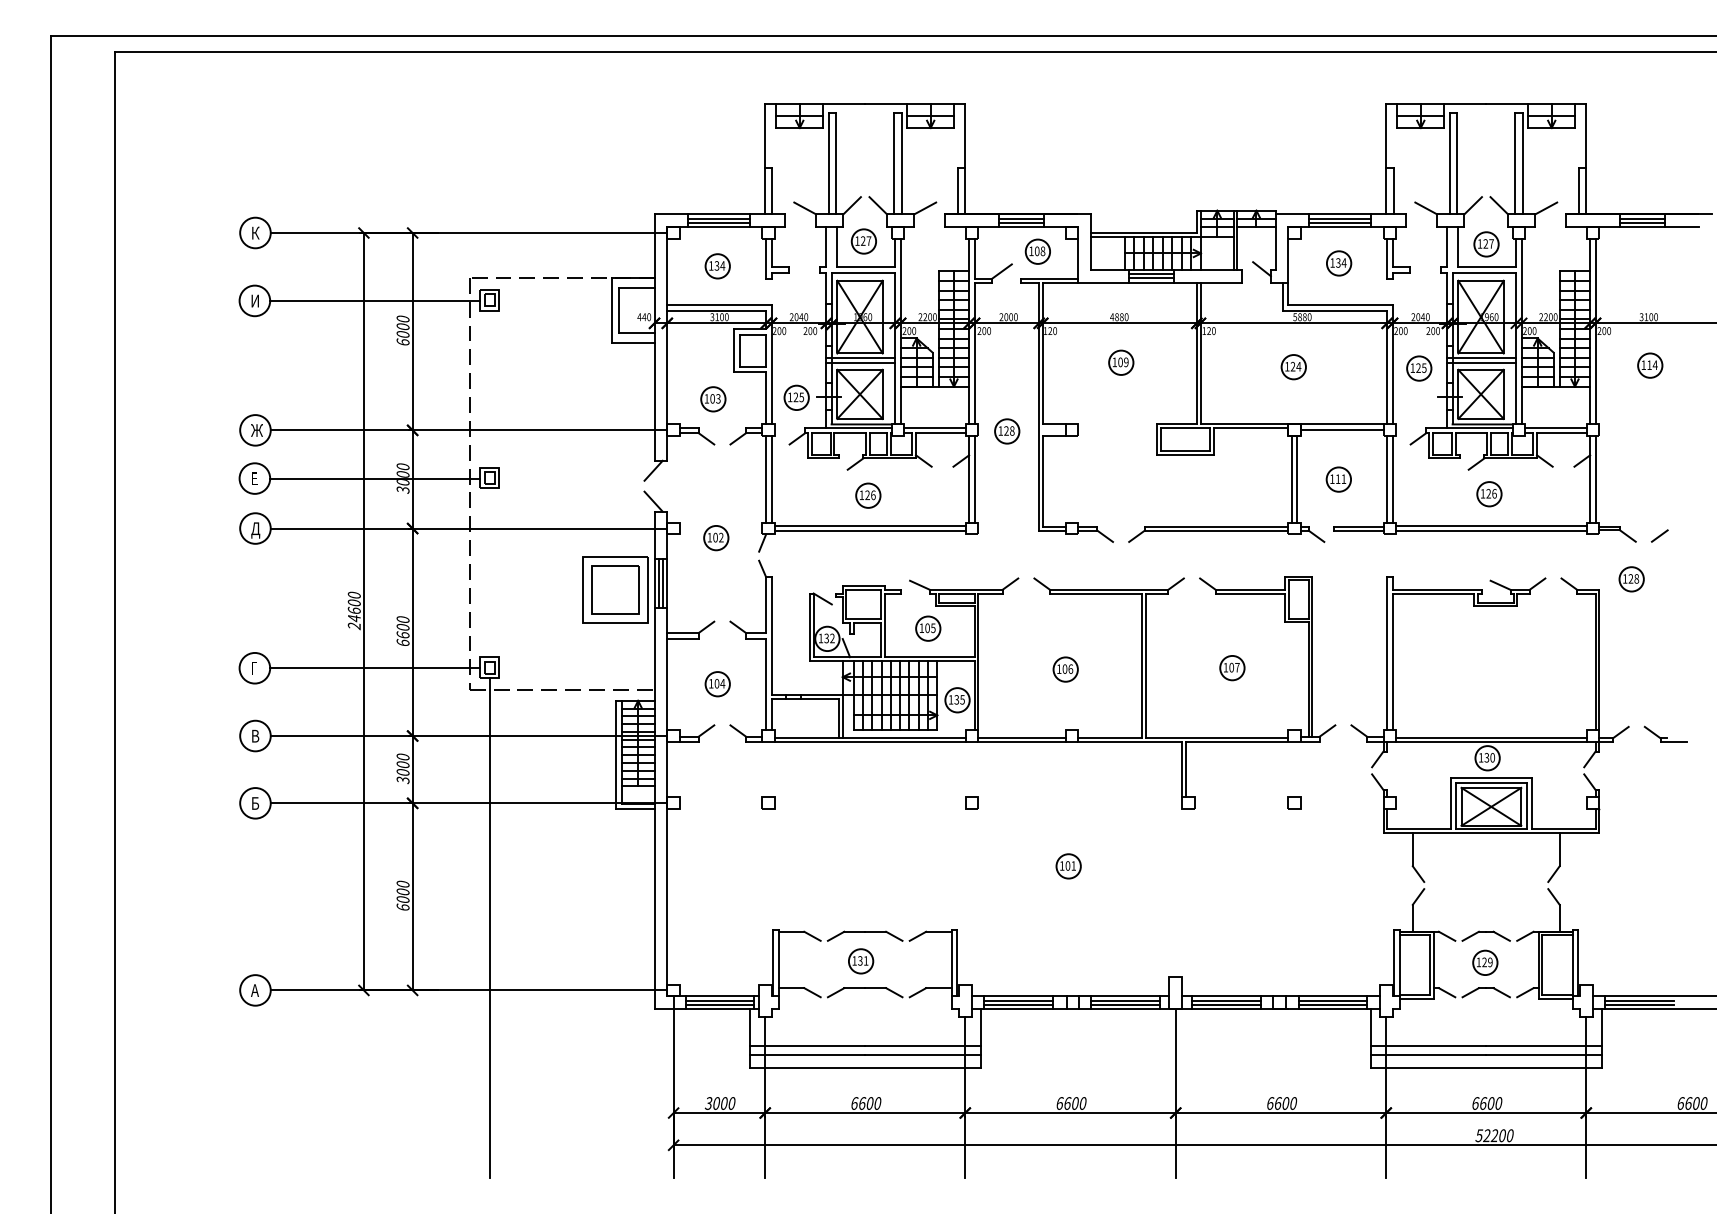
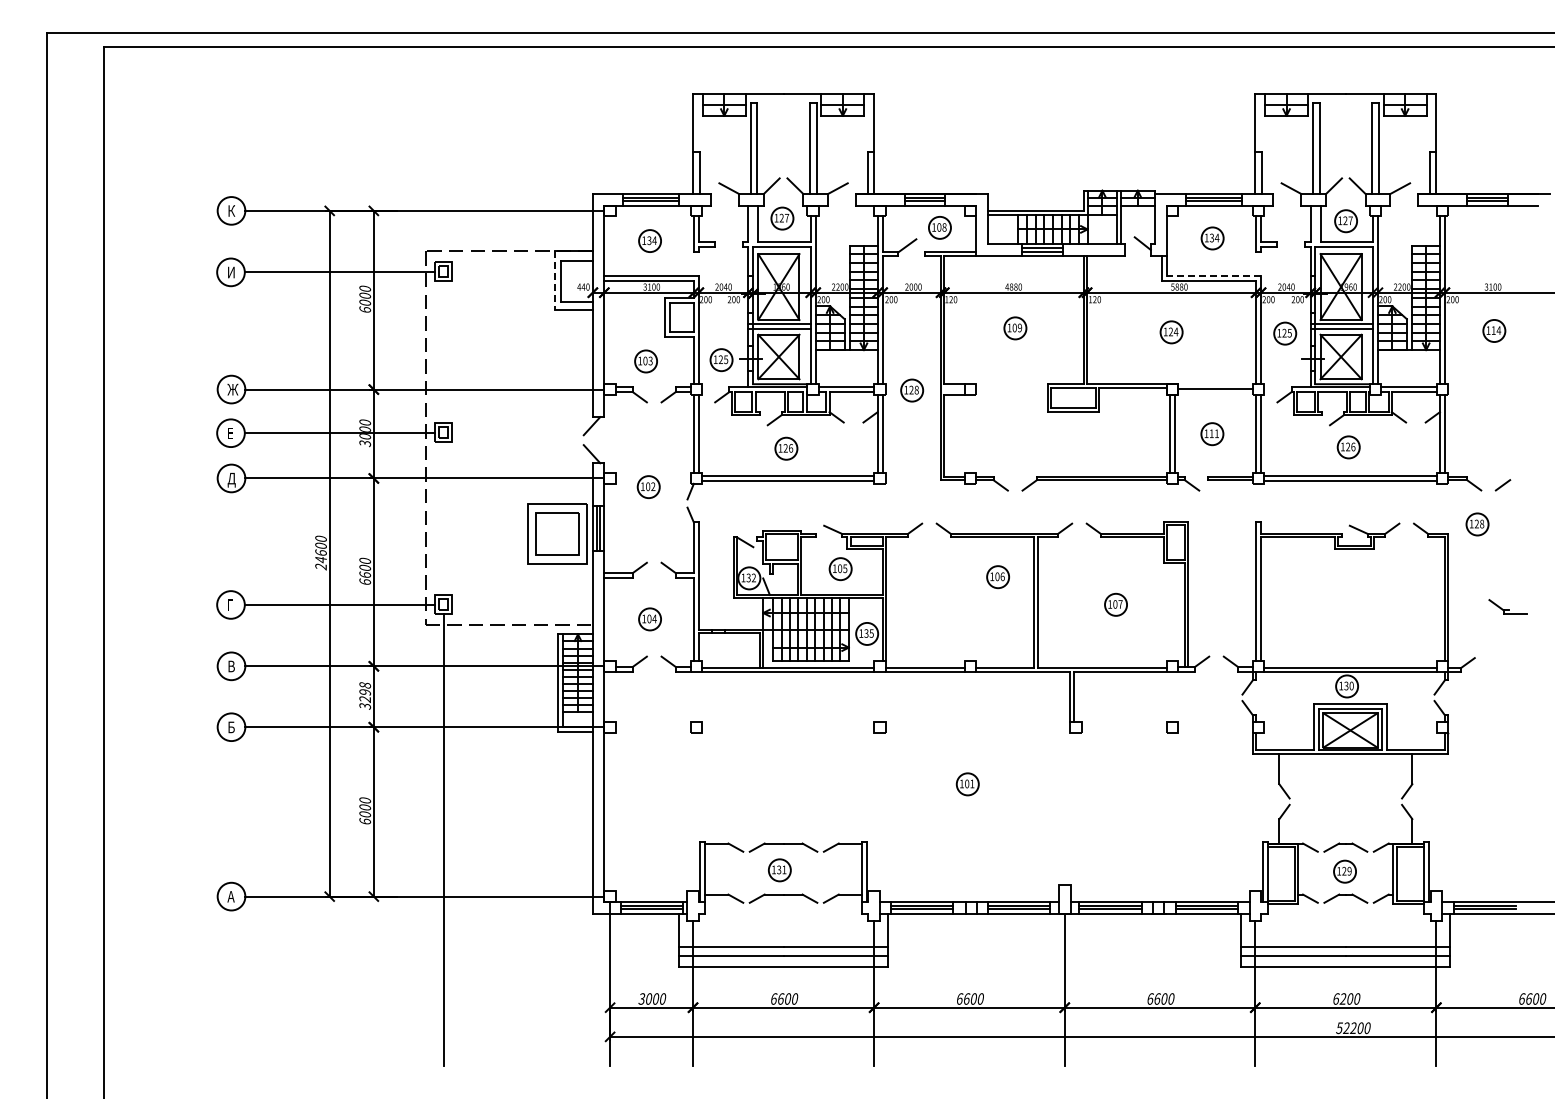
line: (1340, 305) -> (1213, 276), solid -> dashed
line: (612, 310) -> (554, 281), solid -> dashed
line: (1342, 424) -> (1215, 384), removed
part: (1065, 669) -> (997, 577), moved
part: (1664, 734) -> (1507, 606), moved
text: (403, 764) -> (365, 692), 3000 -> 3298
text: (1482, 1102) -> (1342, 998), 6600 -> 6200

